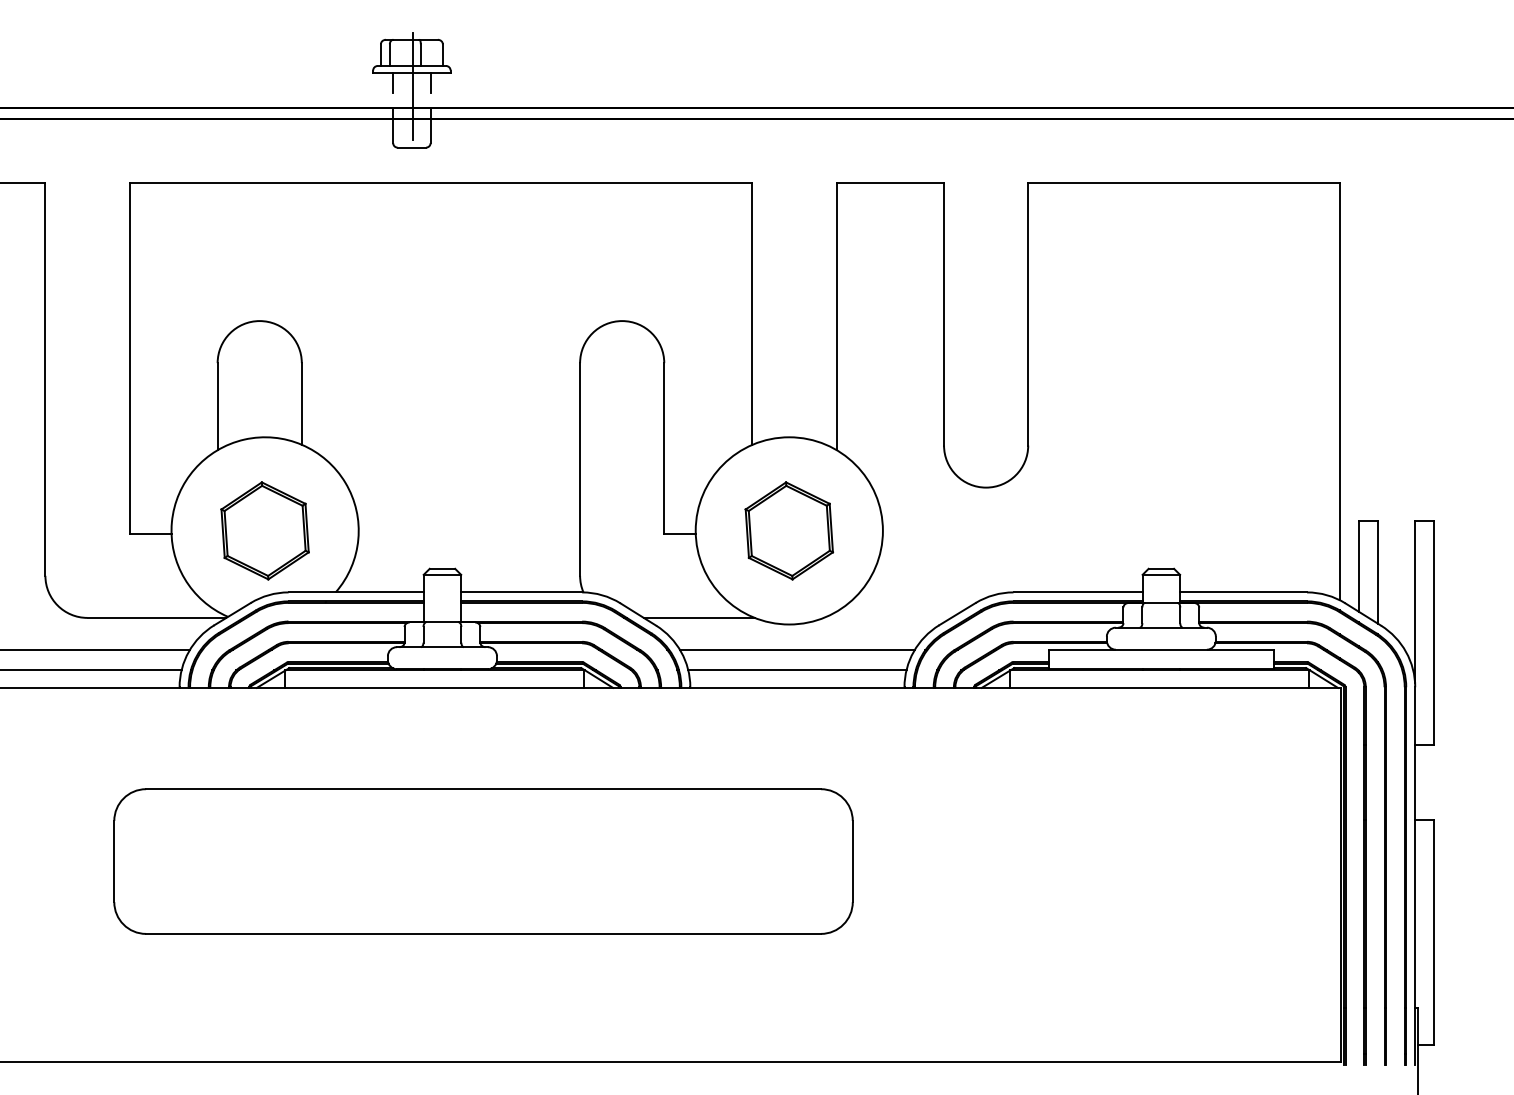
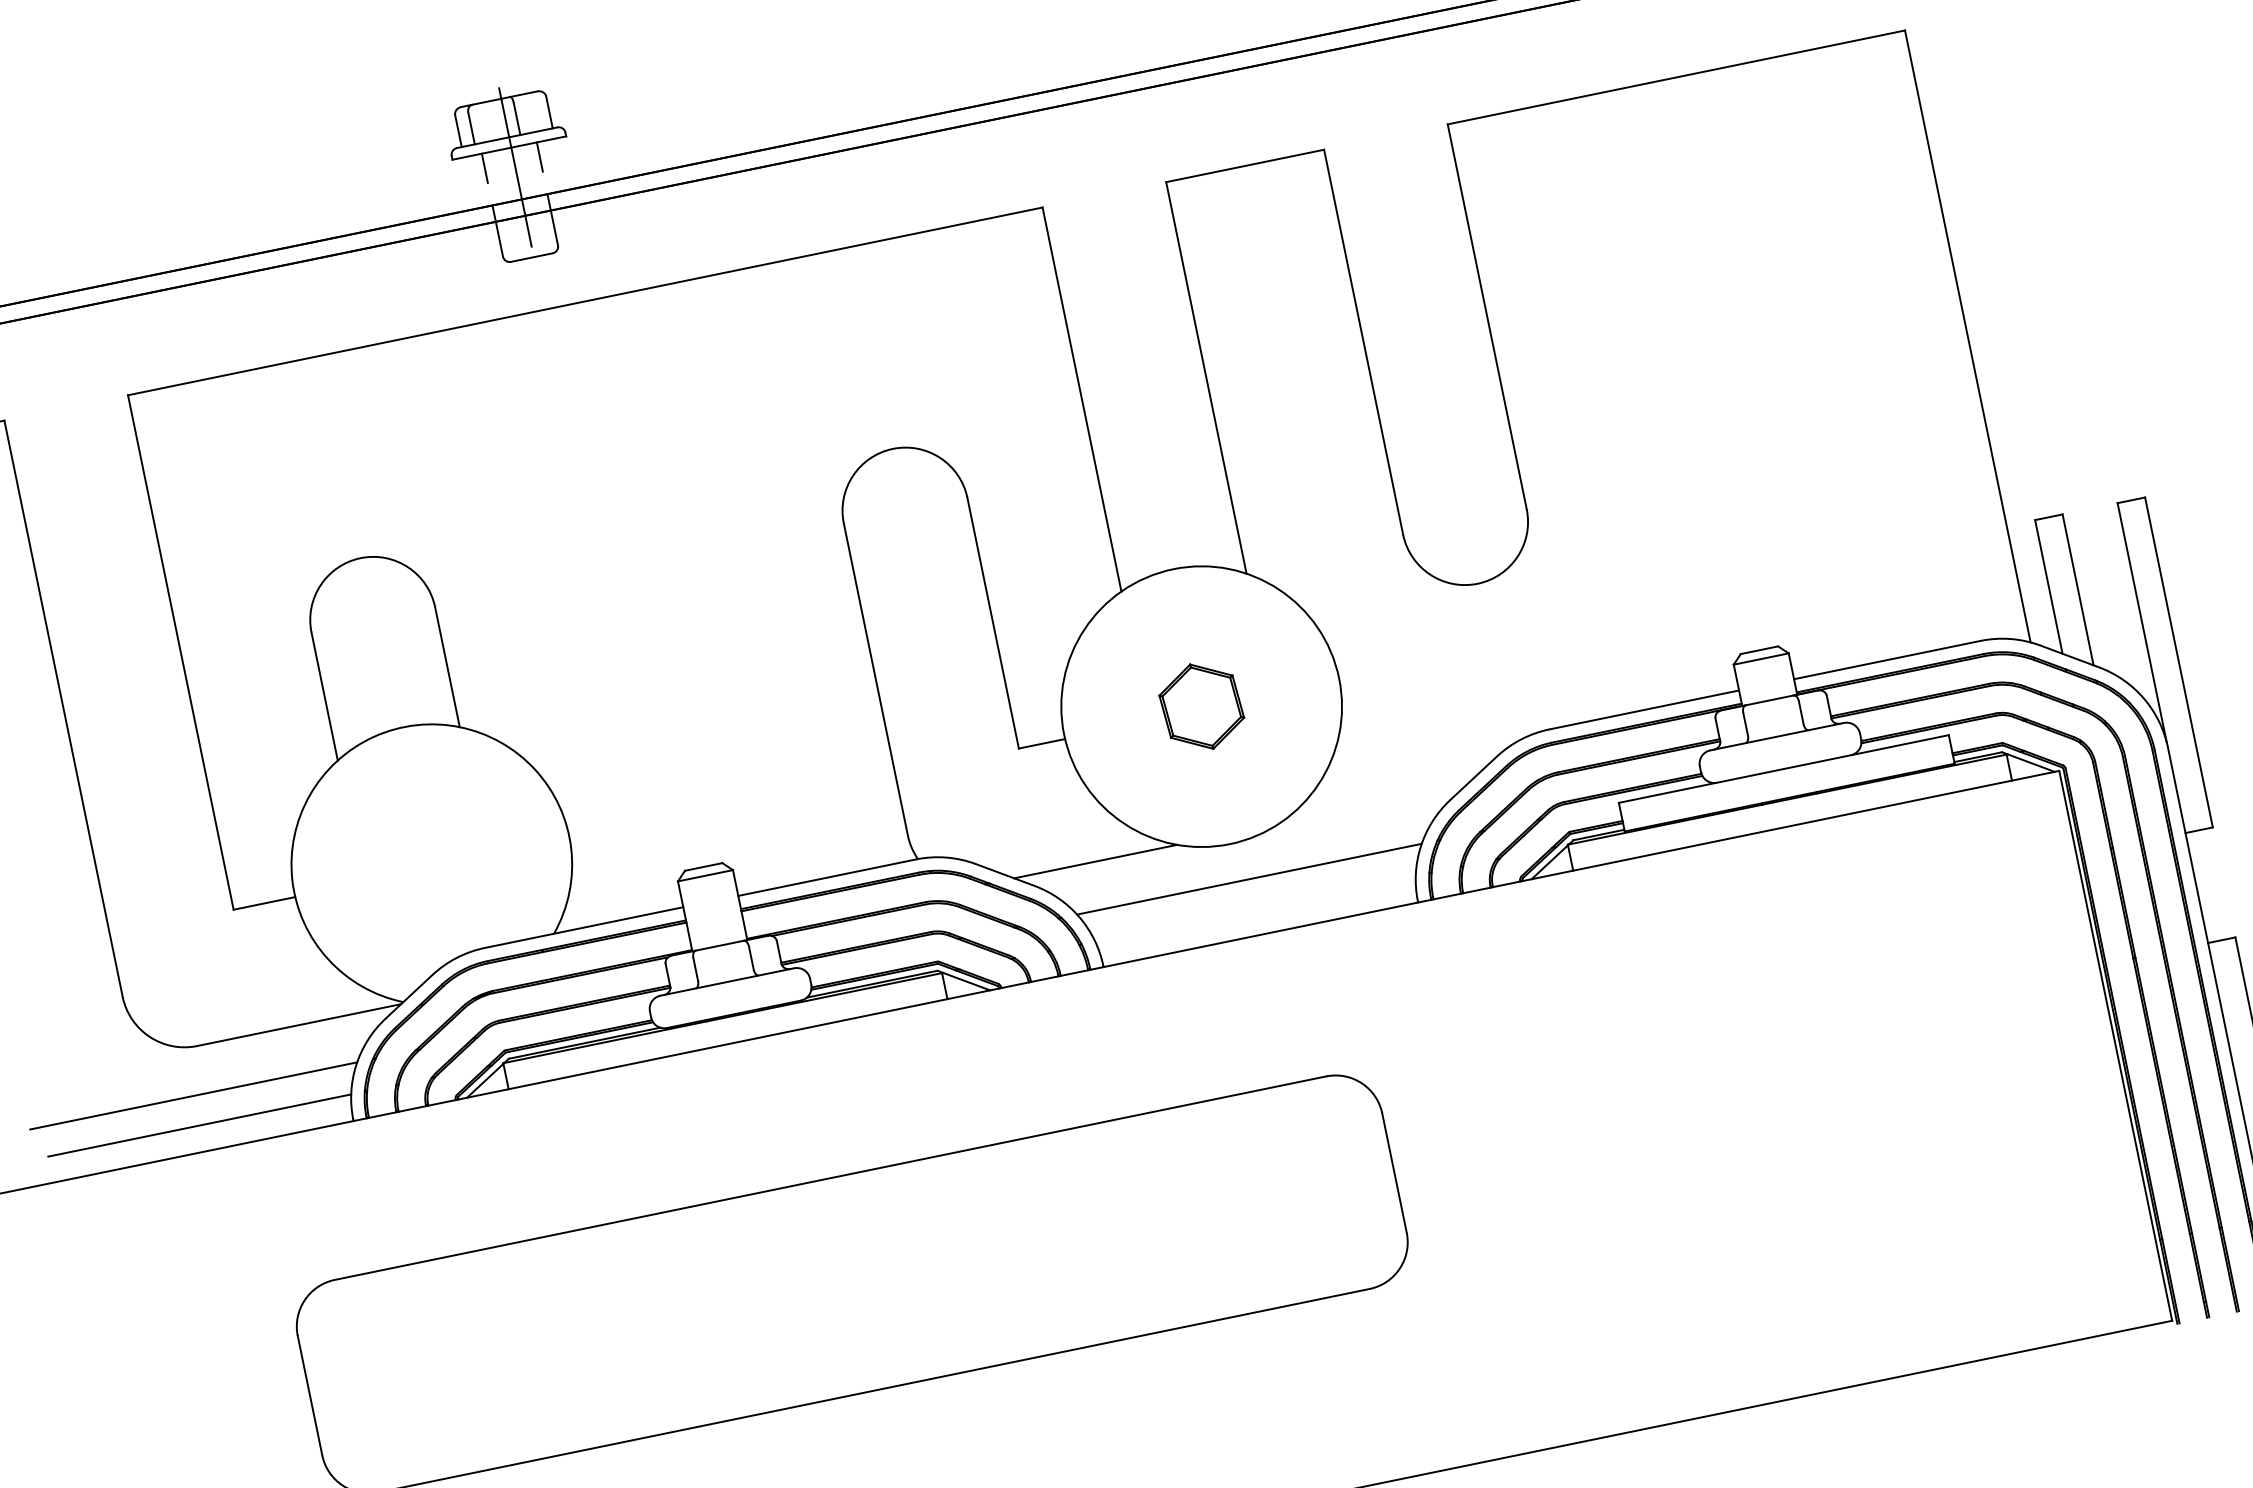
part: (264, 530) -> (430, 864), removed
part: (789, 530) -> (1201, 706), size x0.6
line: (797, 670) -> (1255, 909), removed

